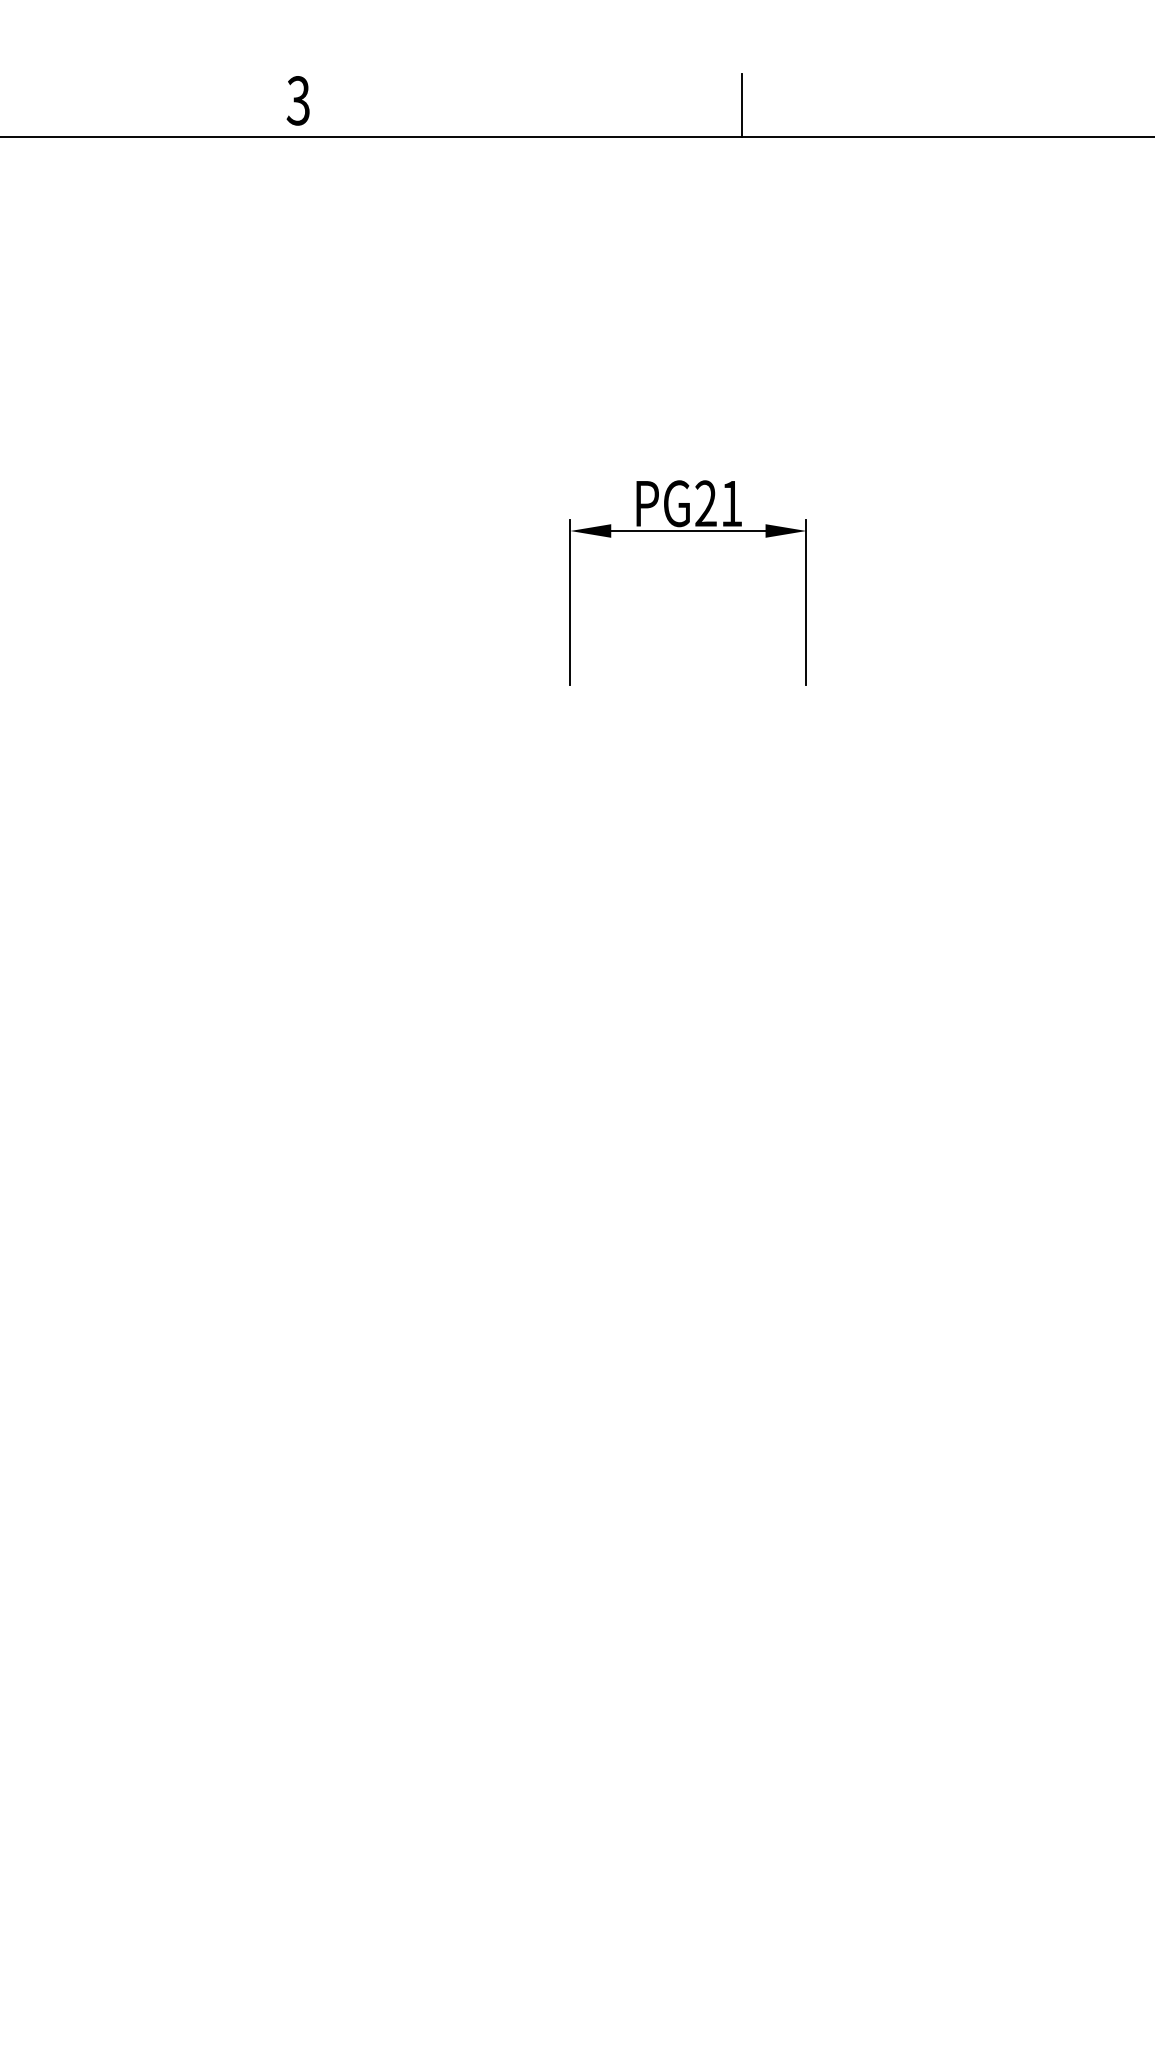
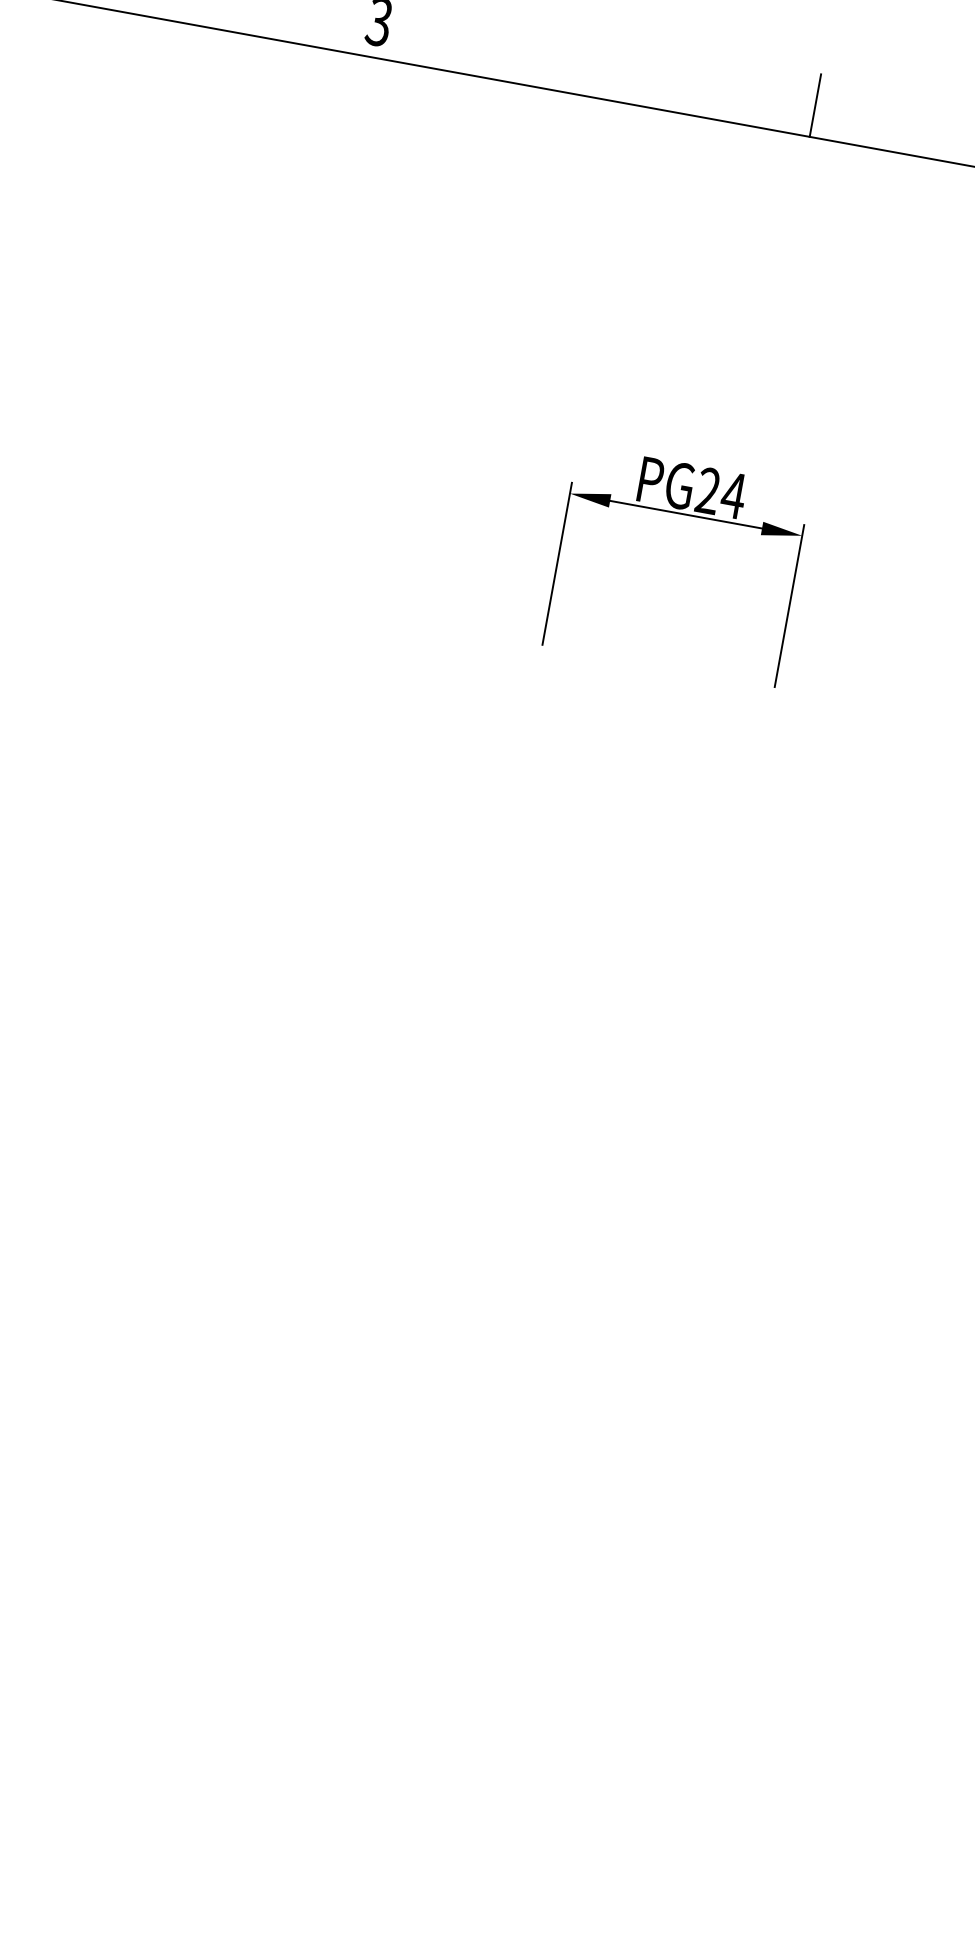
text: (731, 503) -> (733, 495), PG21 -> PG24

